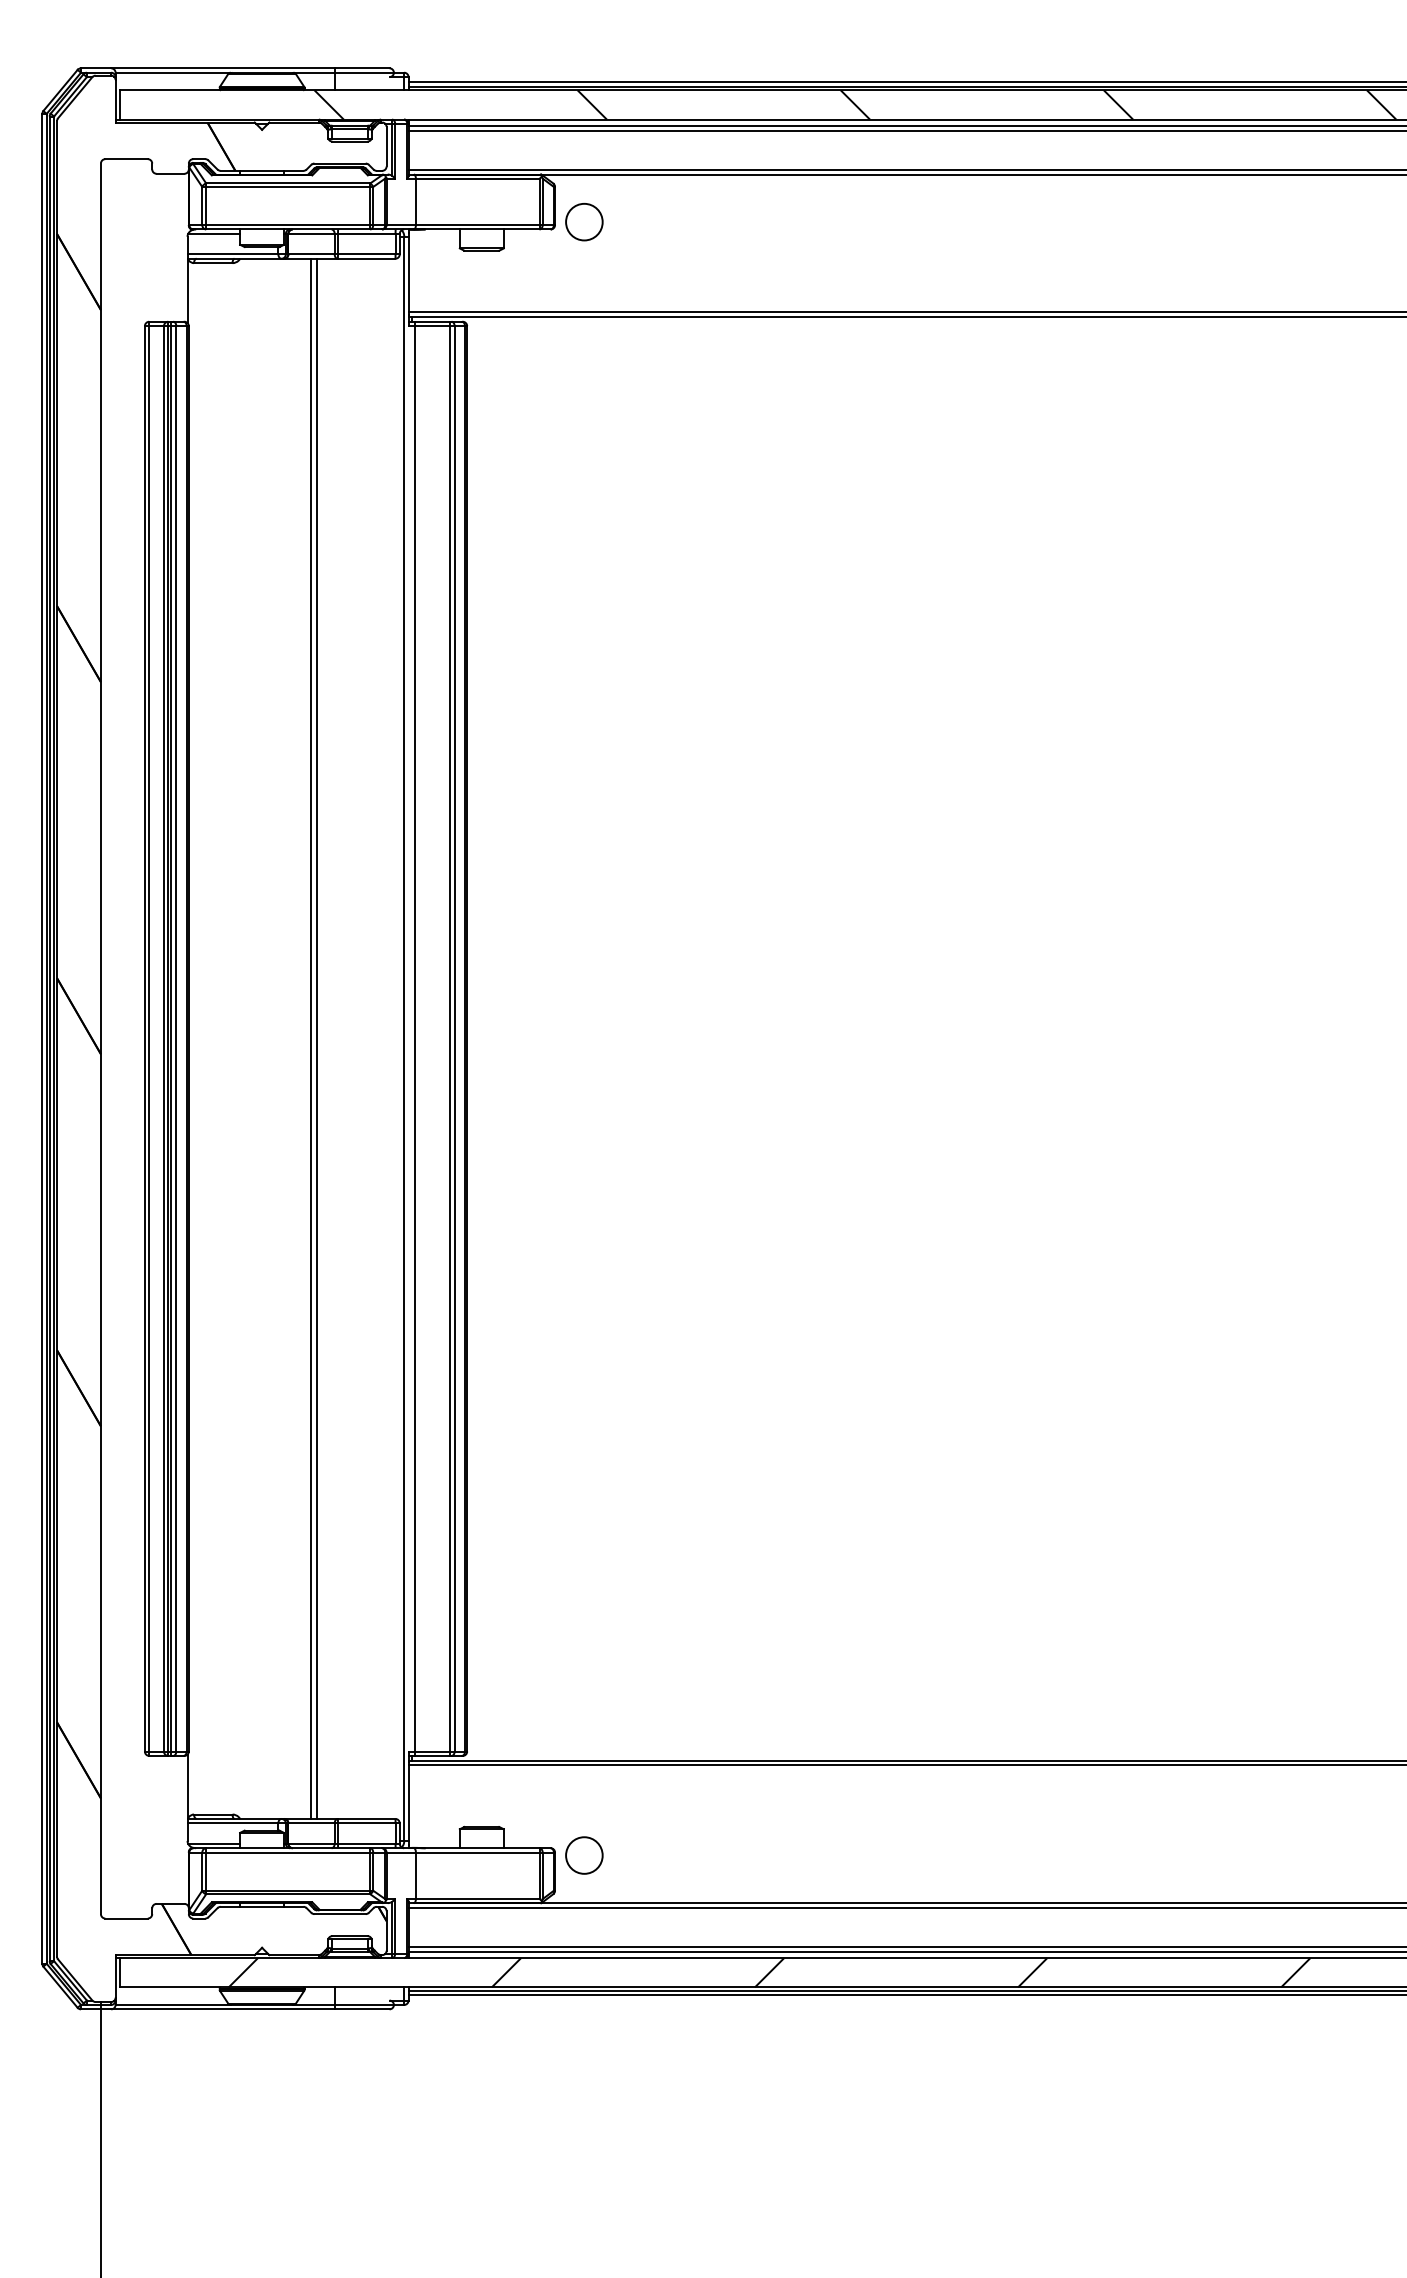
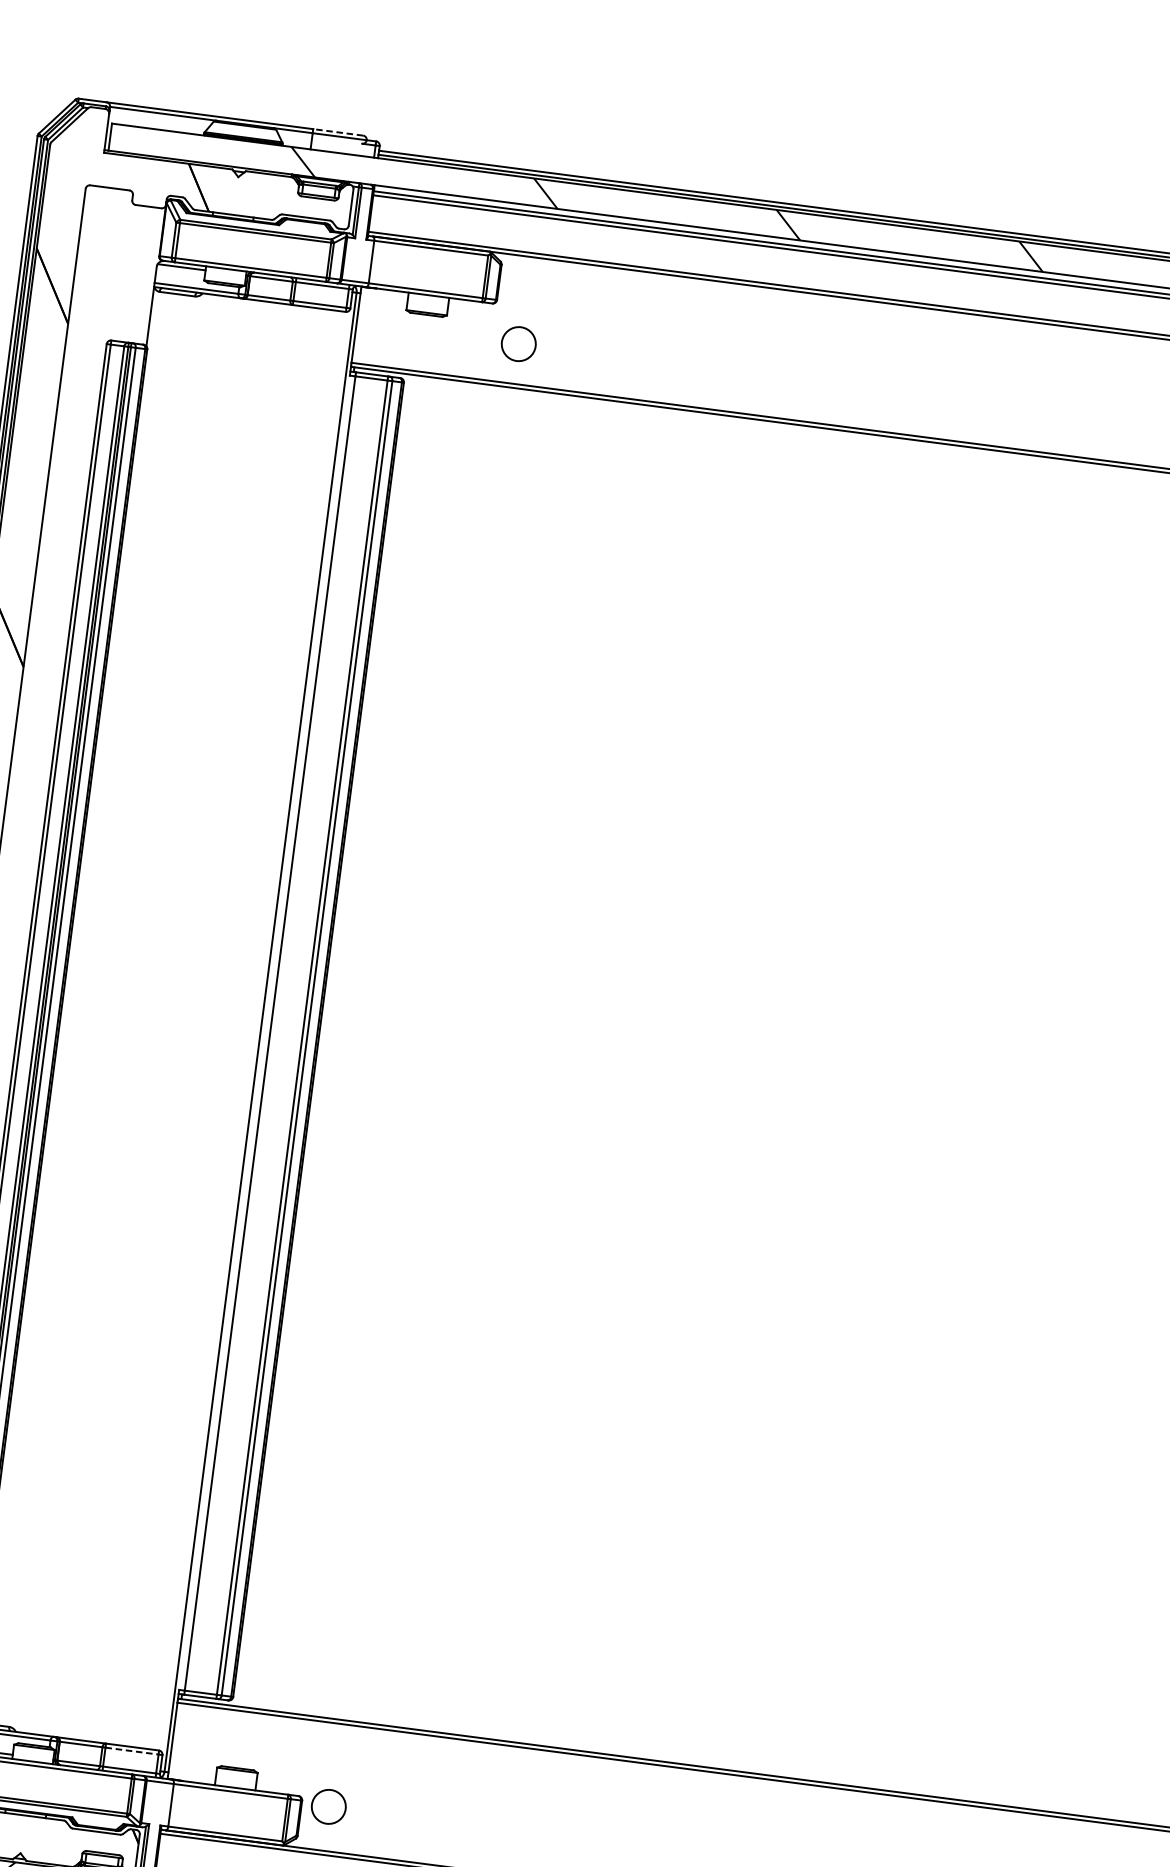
line: (361, 68) -> (337, 132), solid -> dashed
circle: (584, 222) -> (518, 344), moved
line: (310, 1038) -> (174, 1020), removed
line: (316, 1038) -> (179, 1021), removed
line: (366, 1823) -> (131, 1751), solid -> dashed

